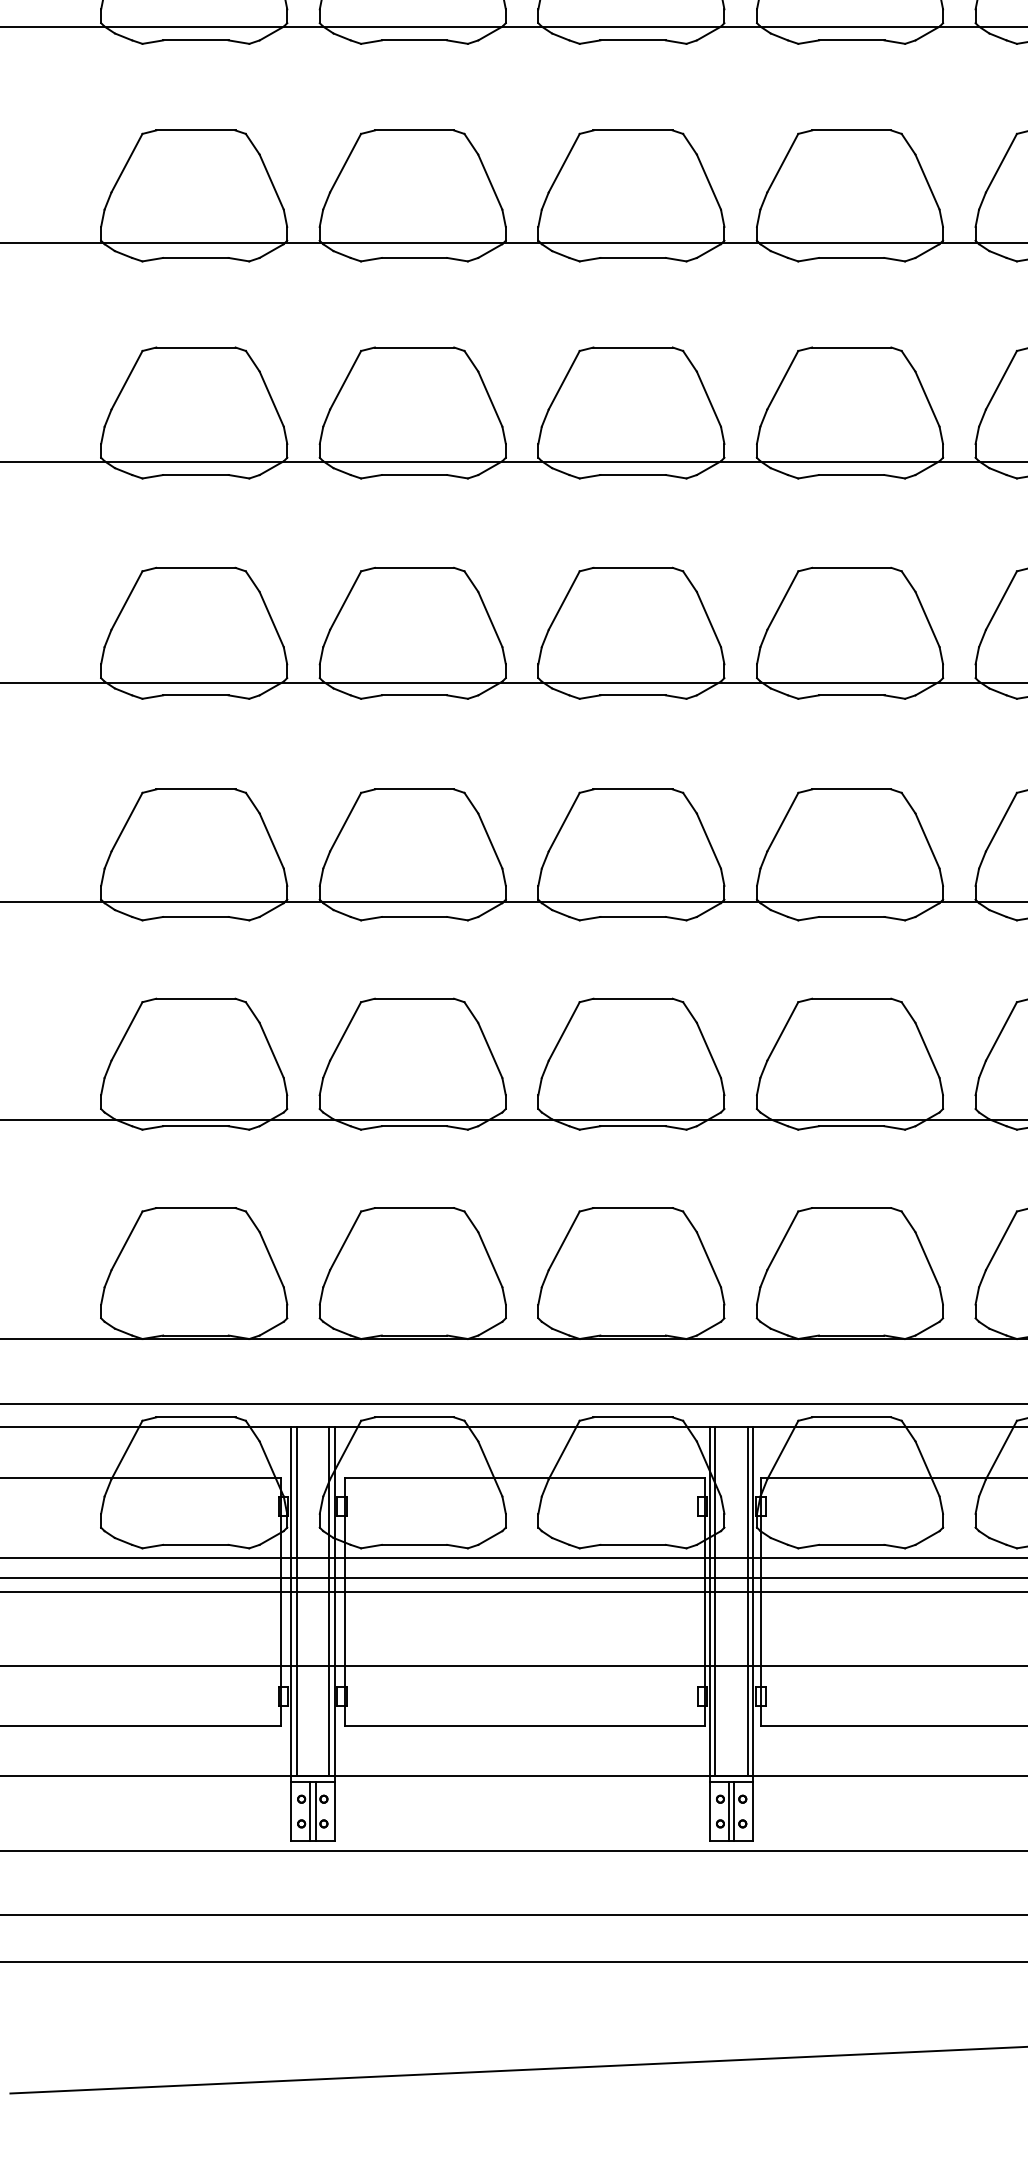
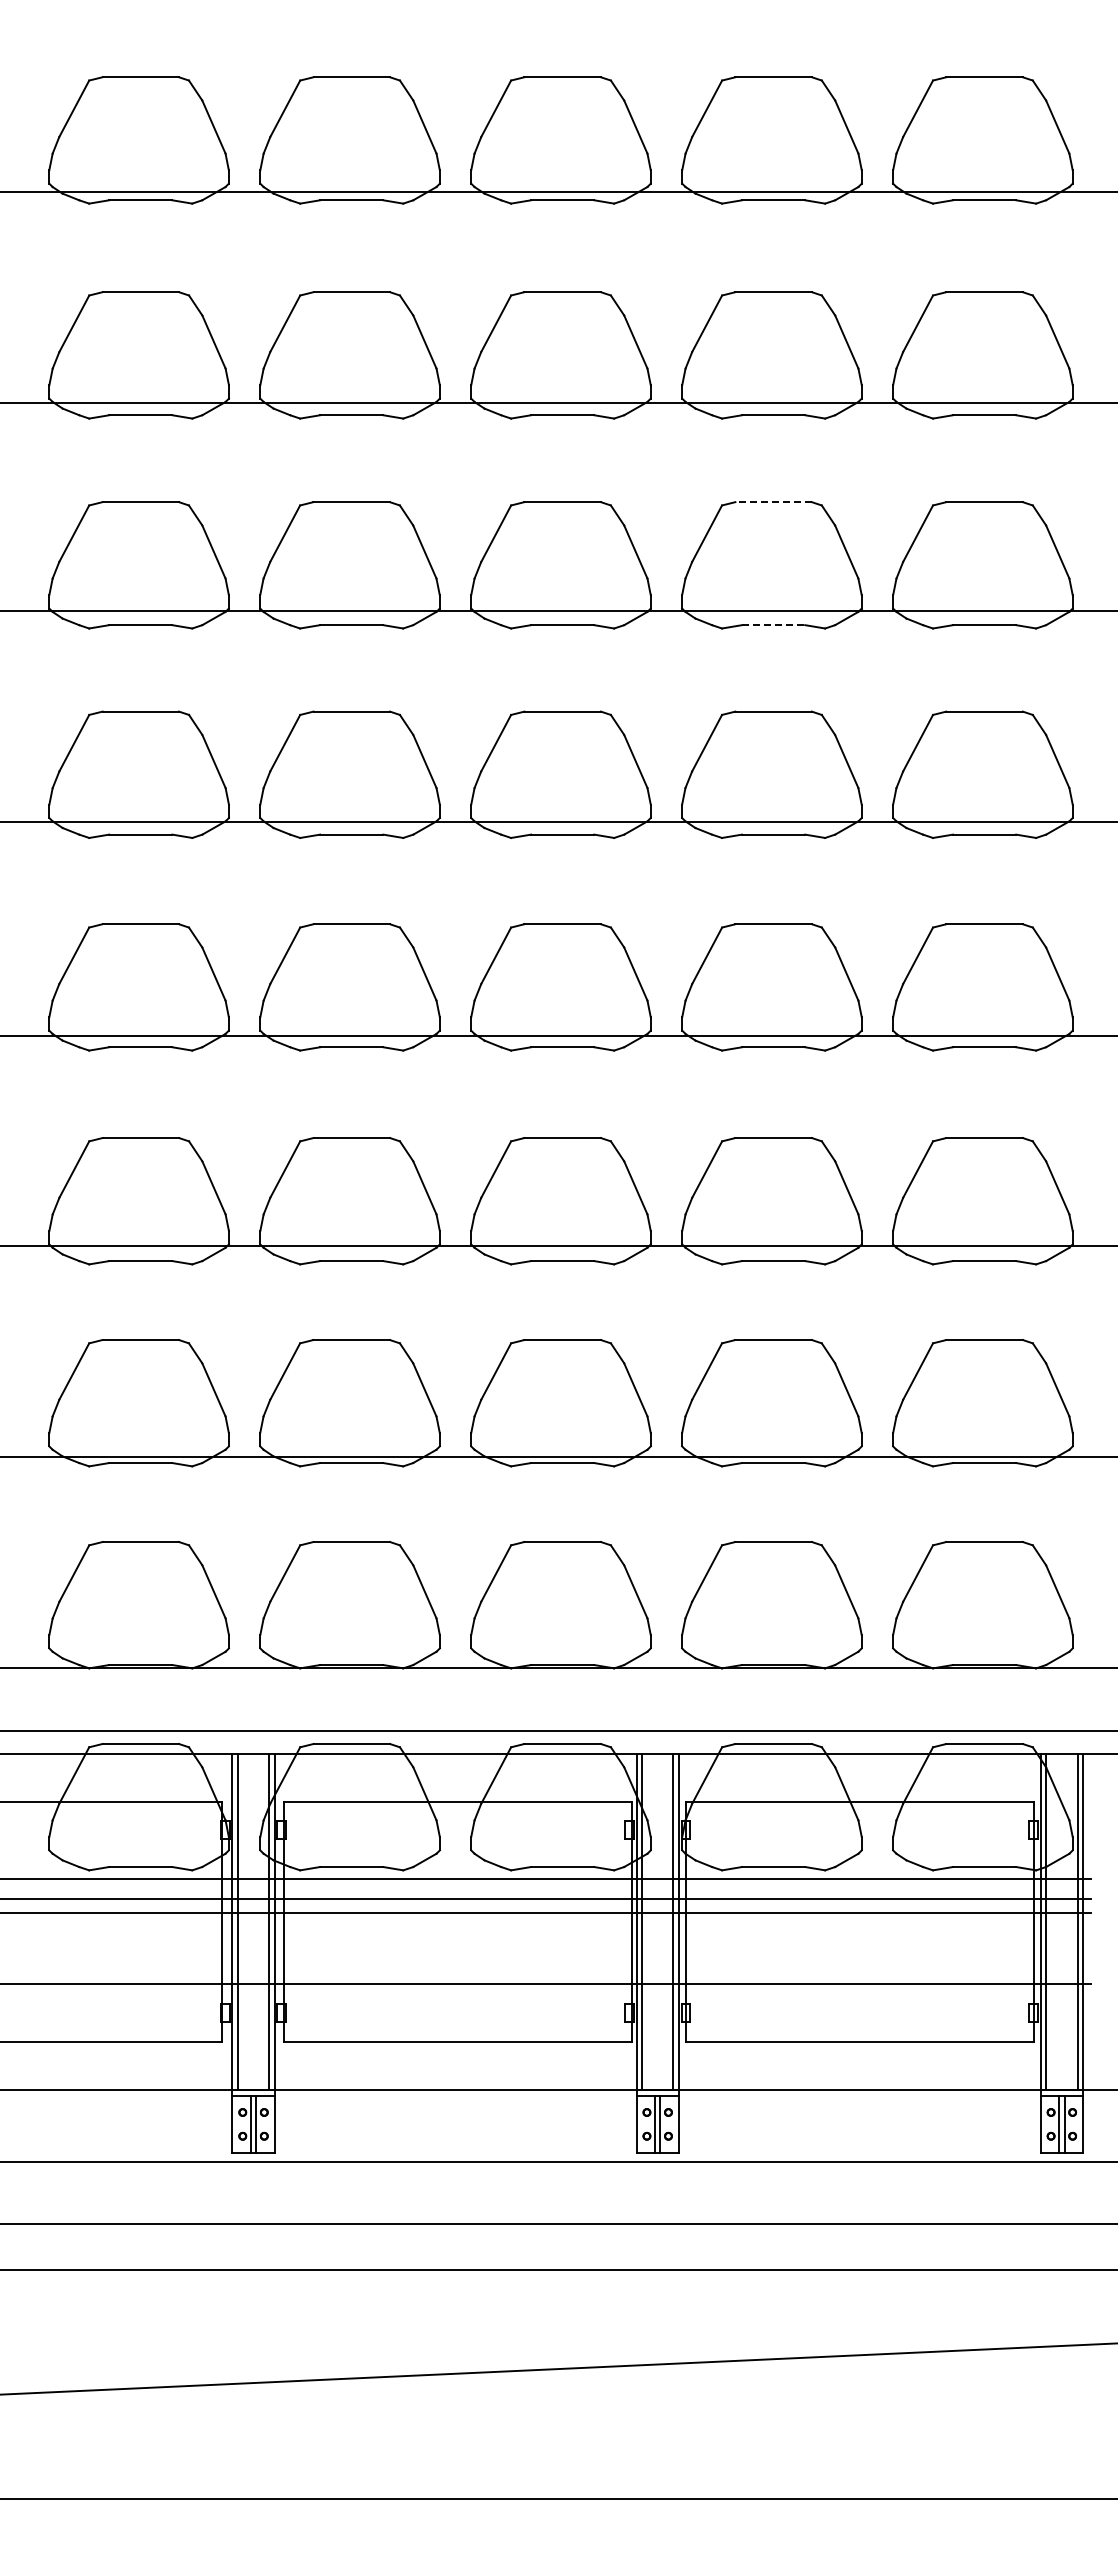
line: (851, 130) -> (773, 502), solid -> dashed
line: (851, 258) -> (773, 625), solid -> dashed

